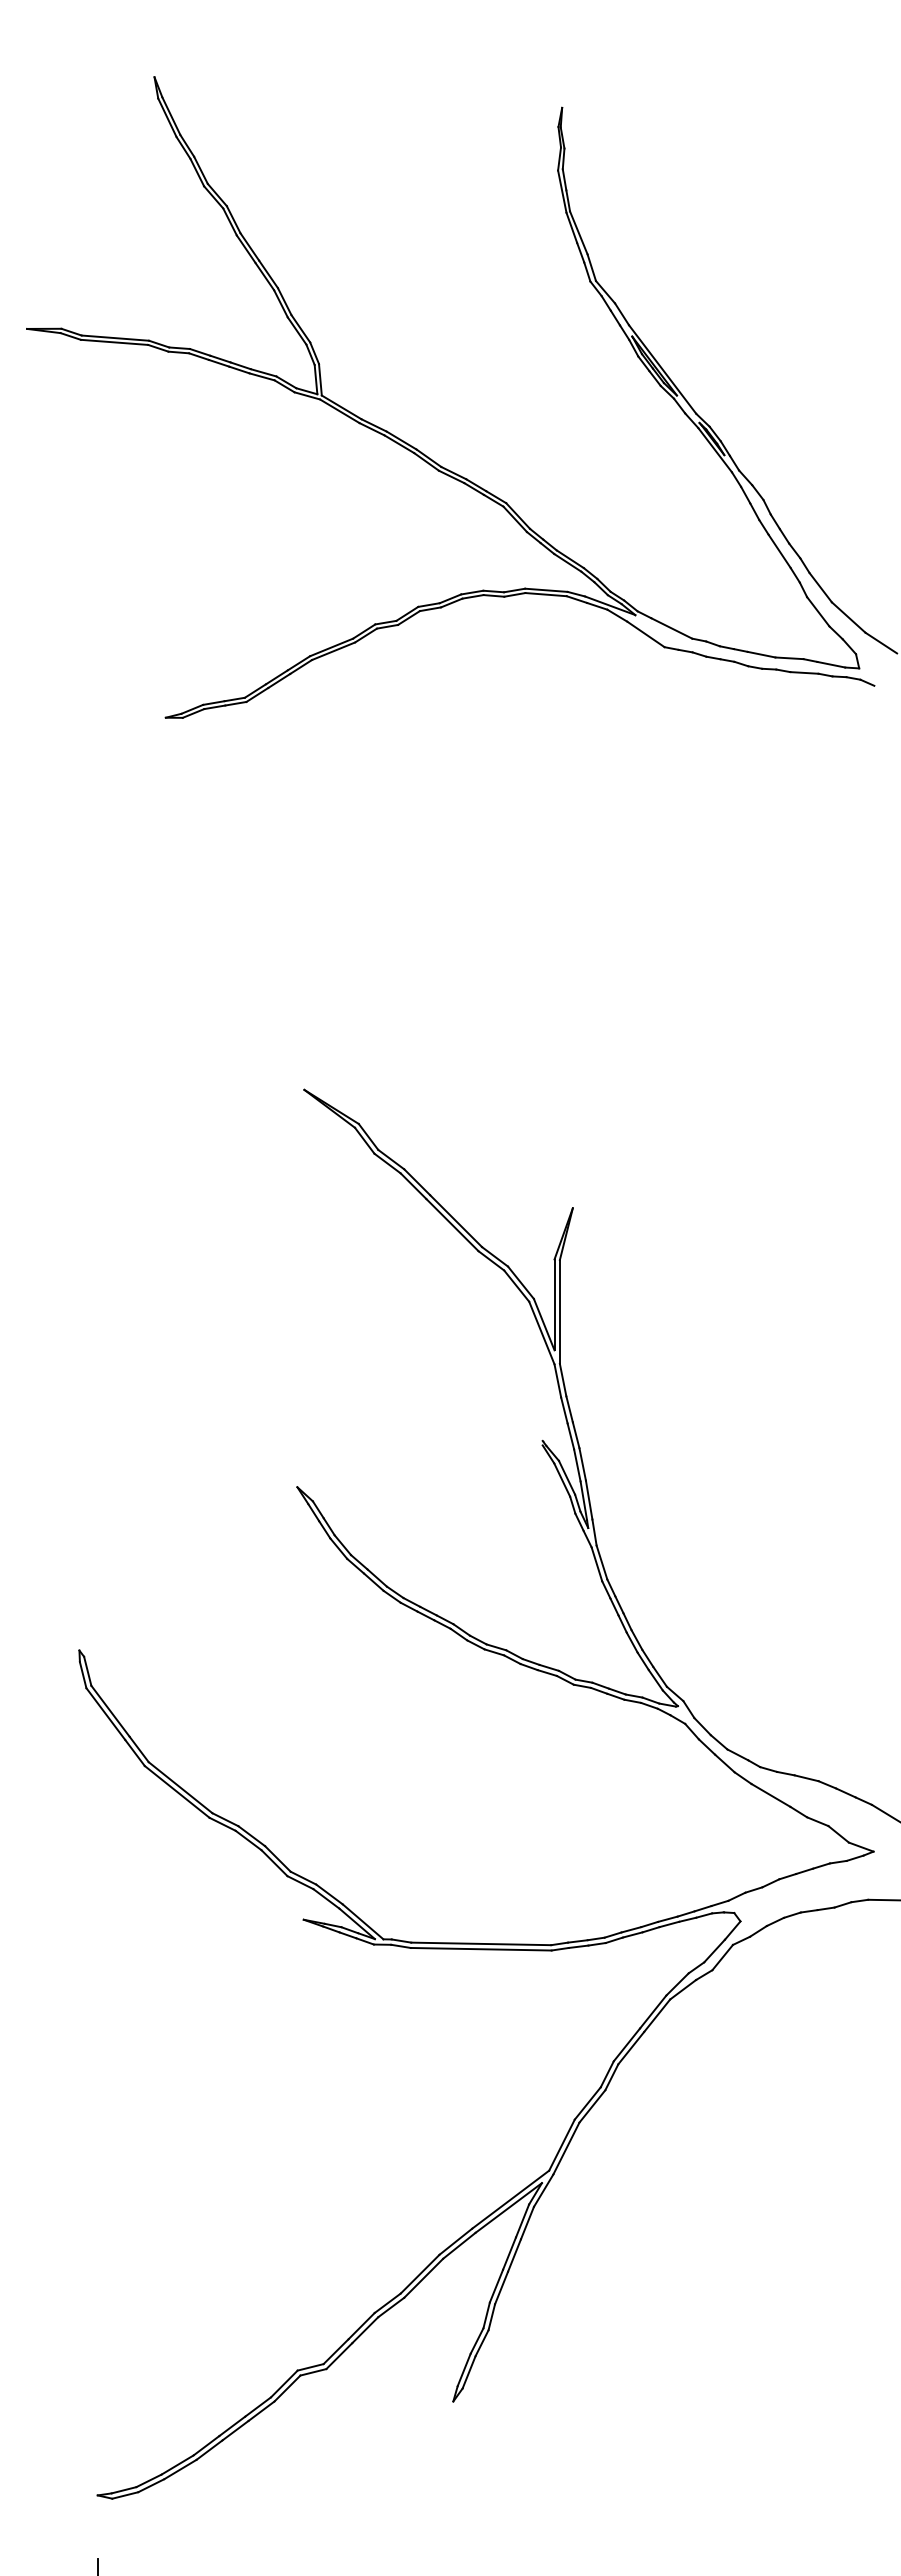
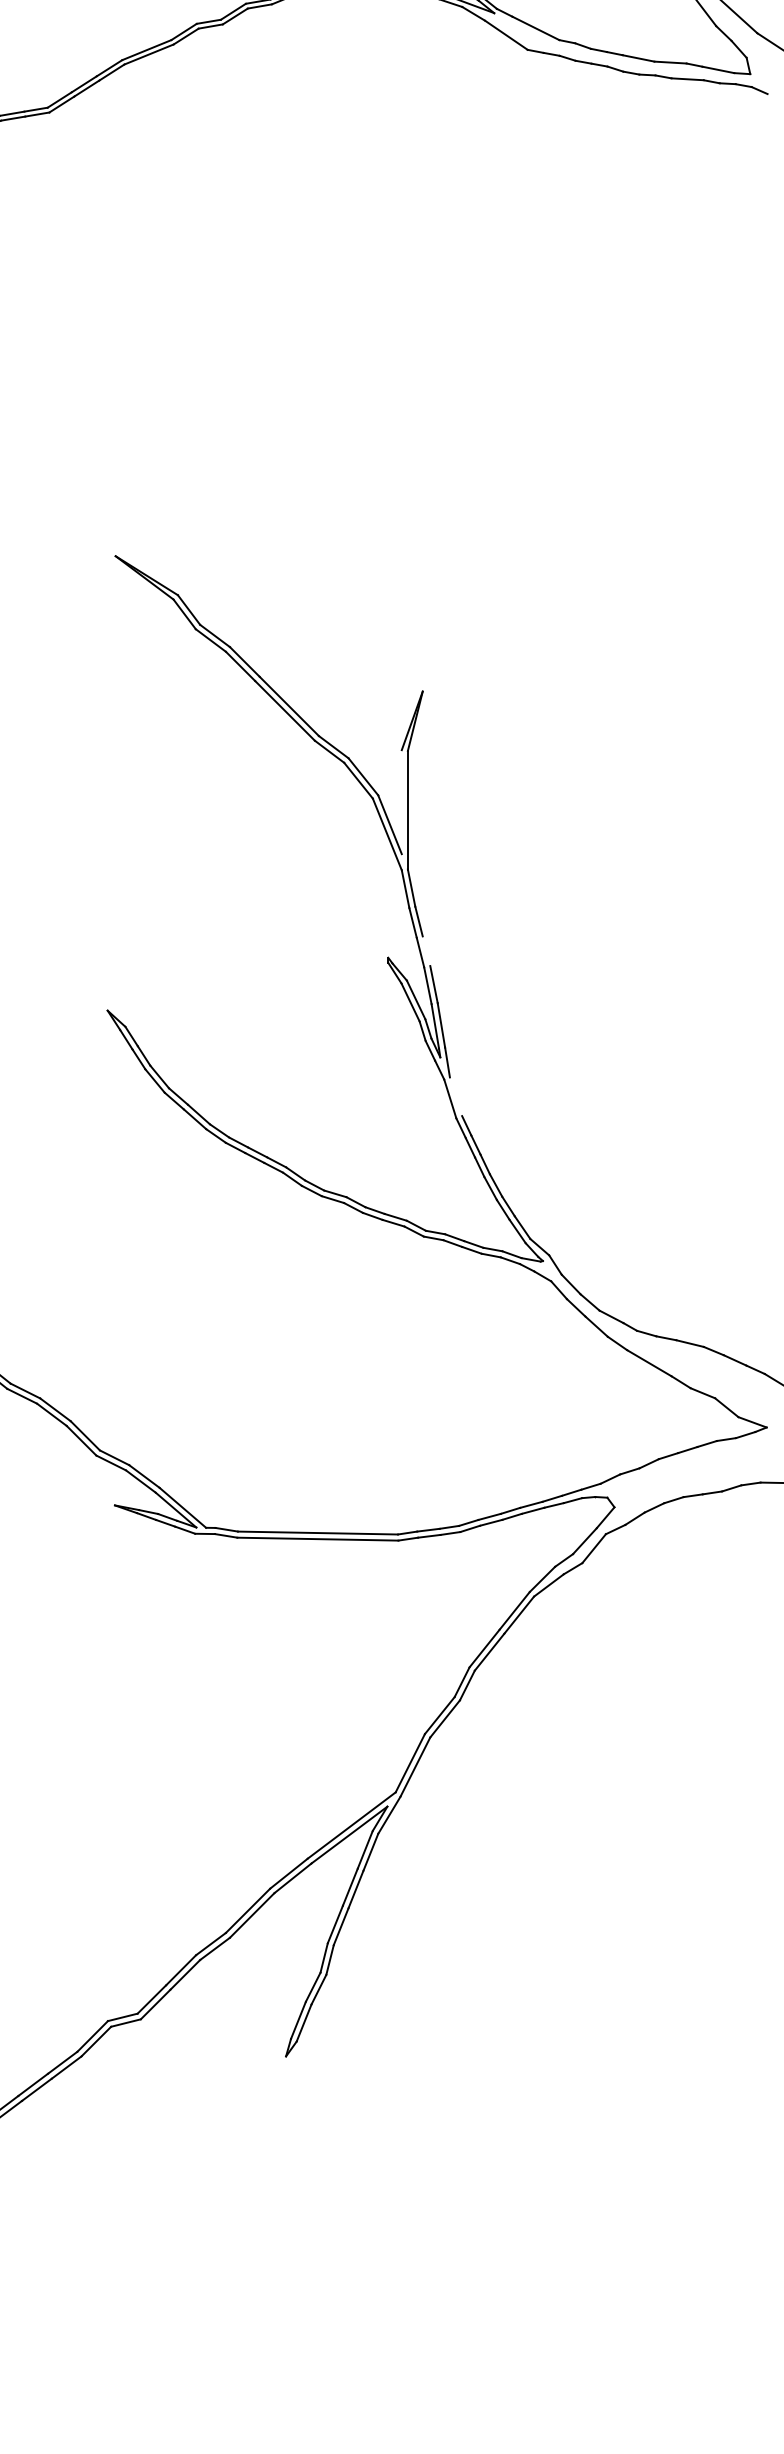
line: (554, 1304) -> (401, 801), removed
line: (575, 1435) -> (425, 951), removed
line: (601, 1562) -> (455, 1096), removed

